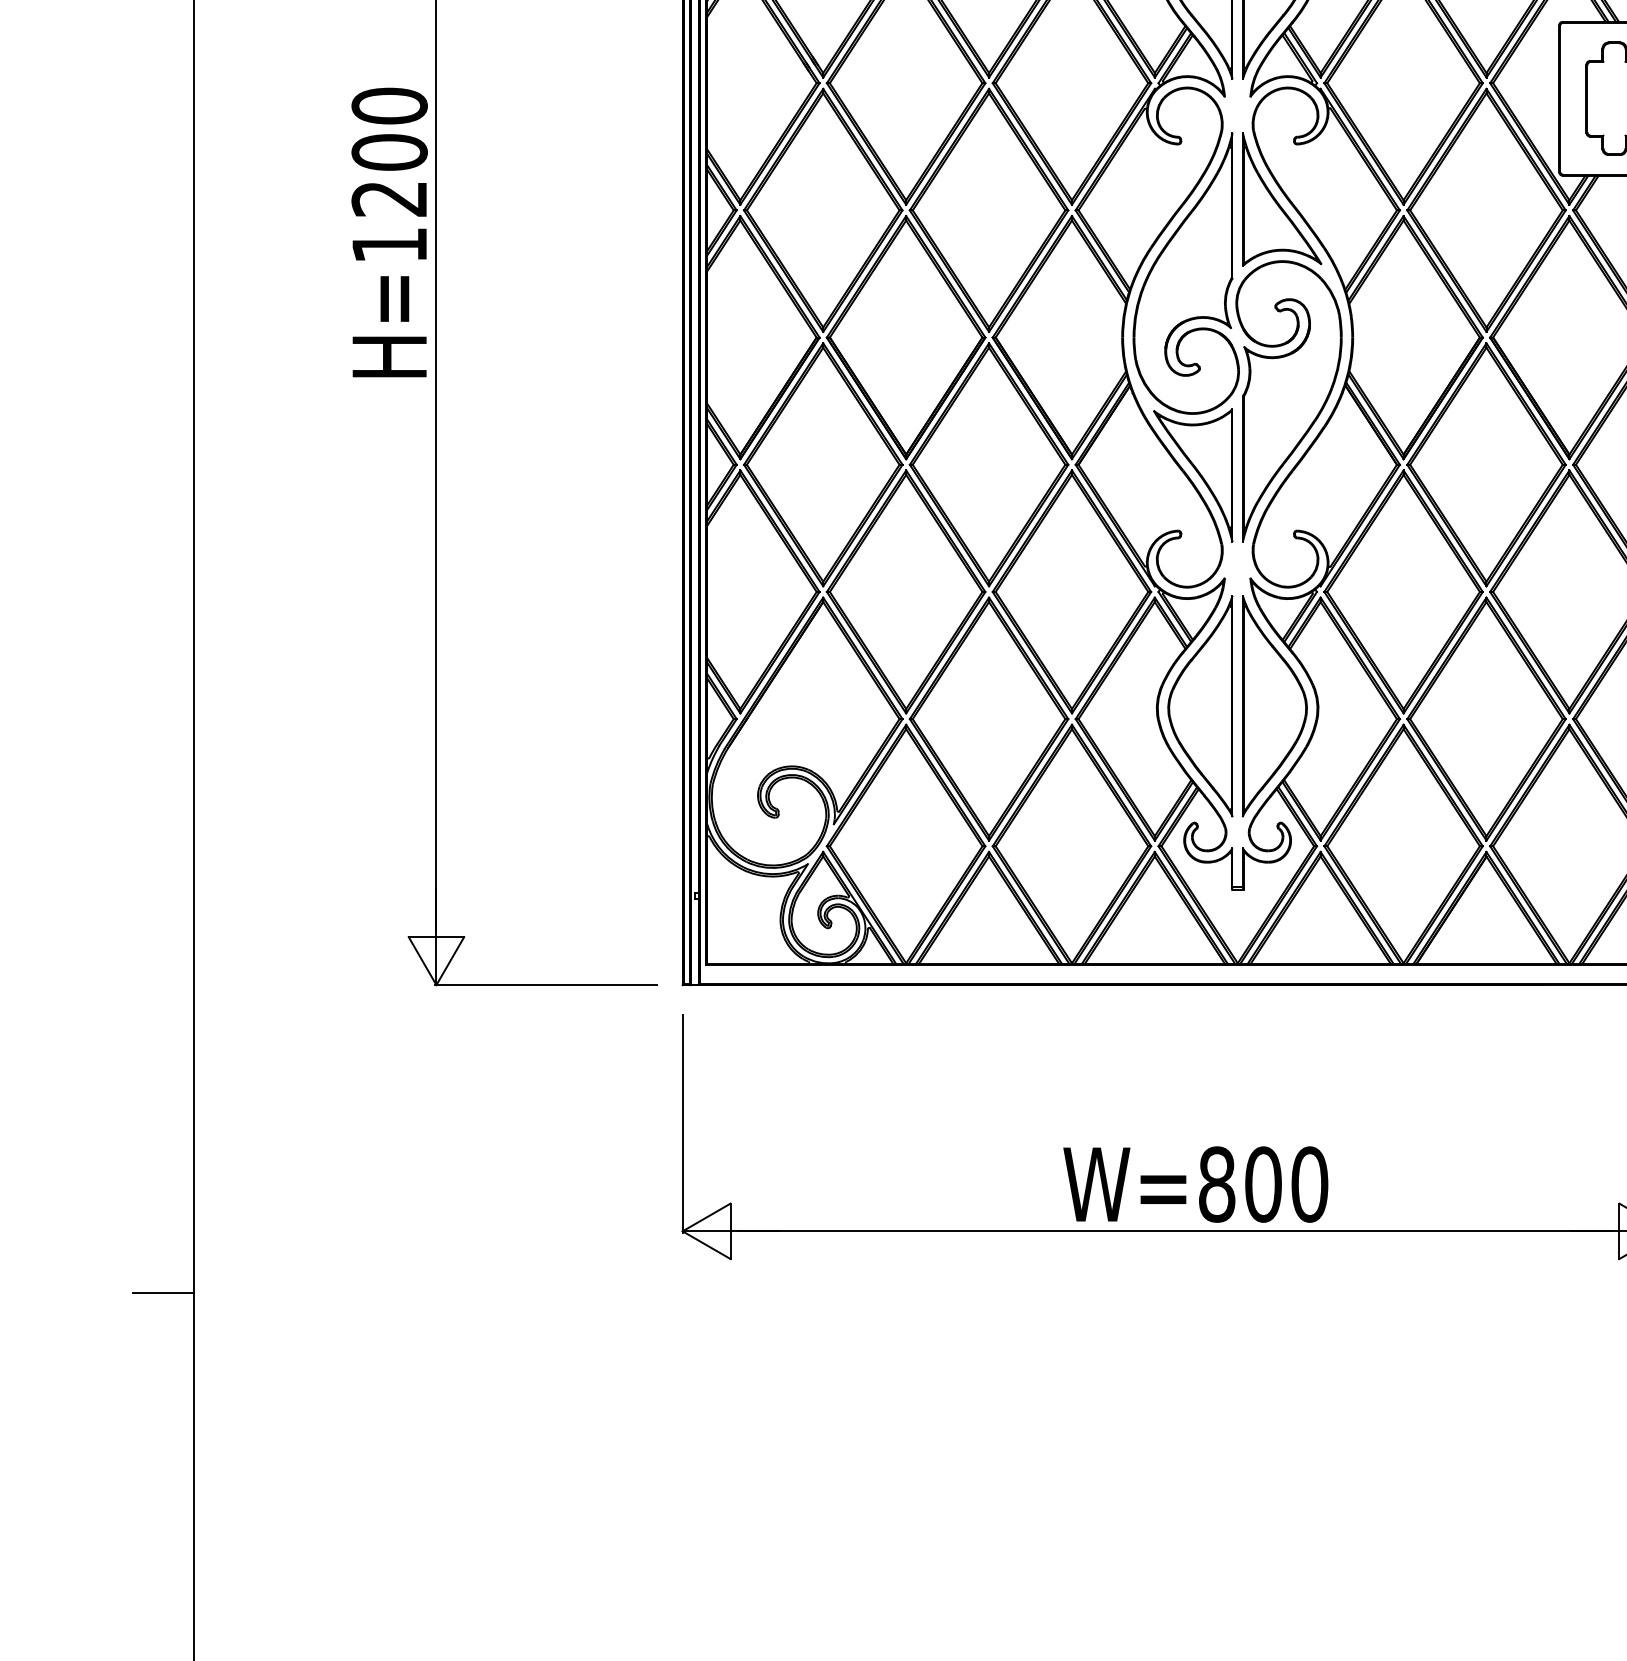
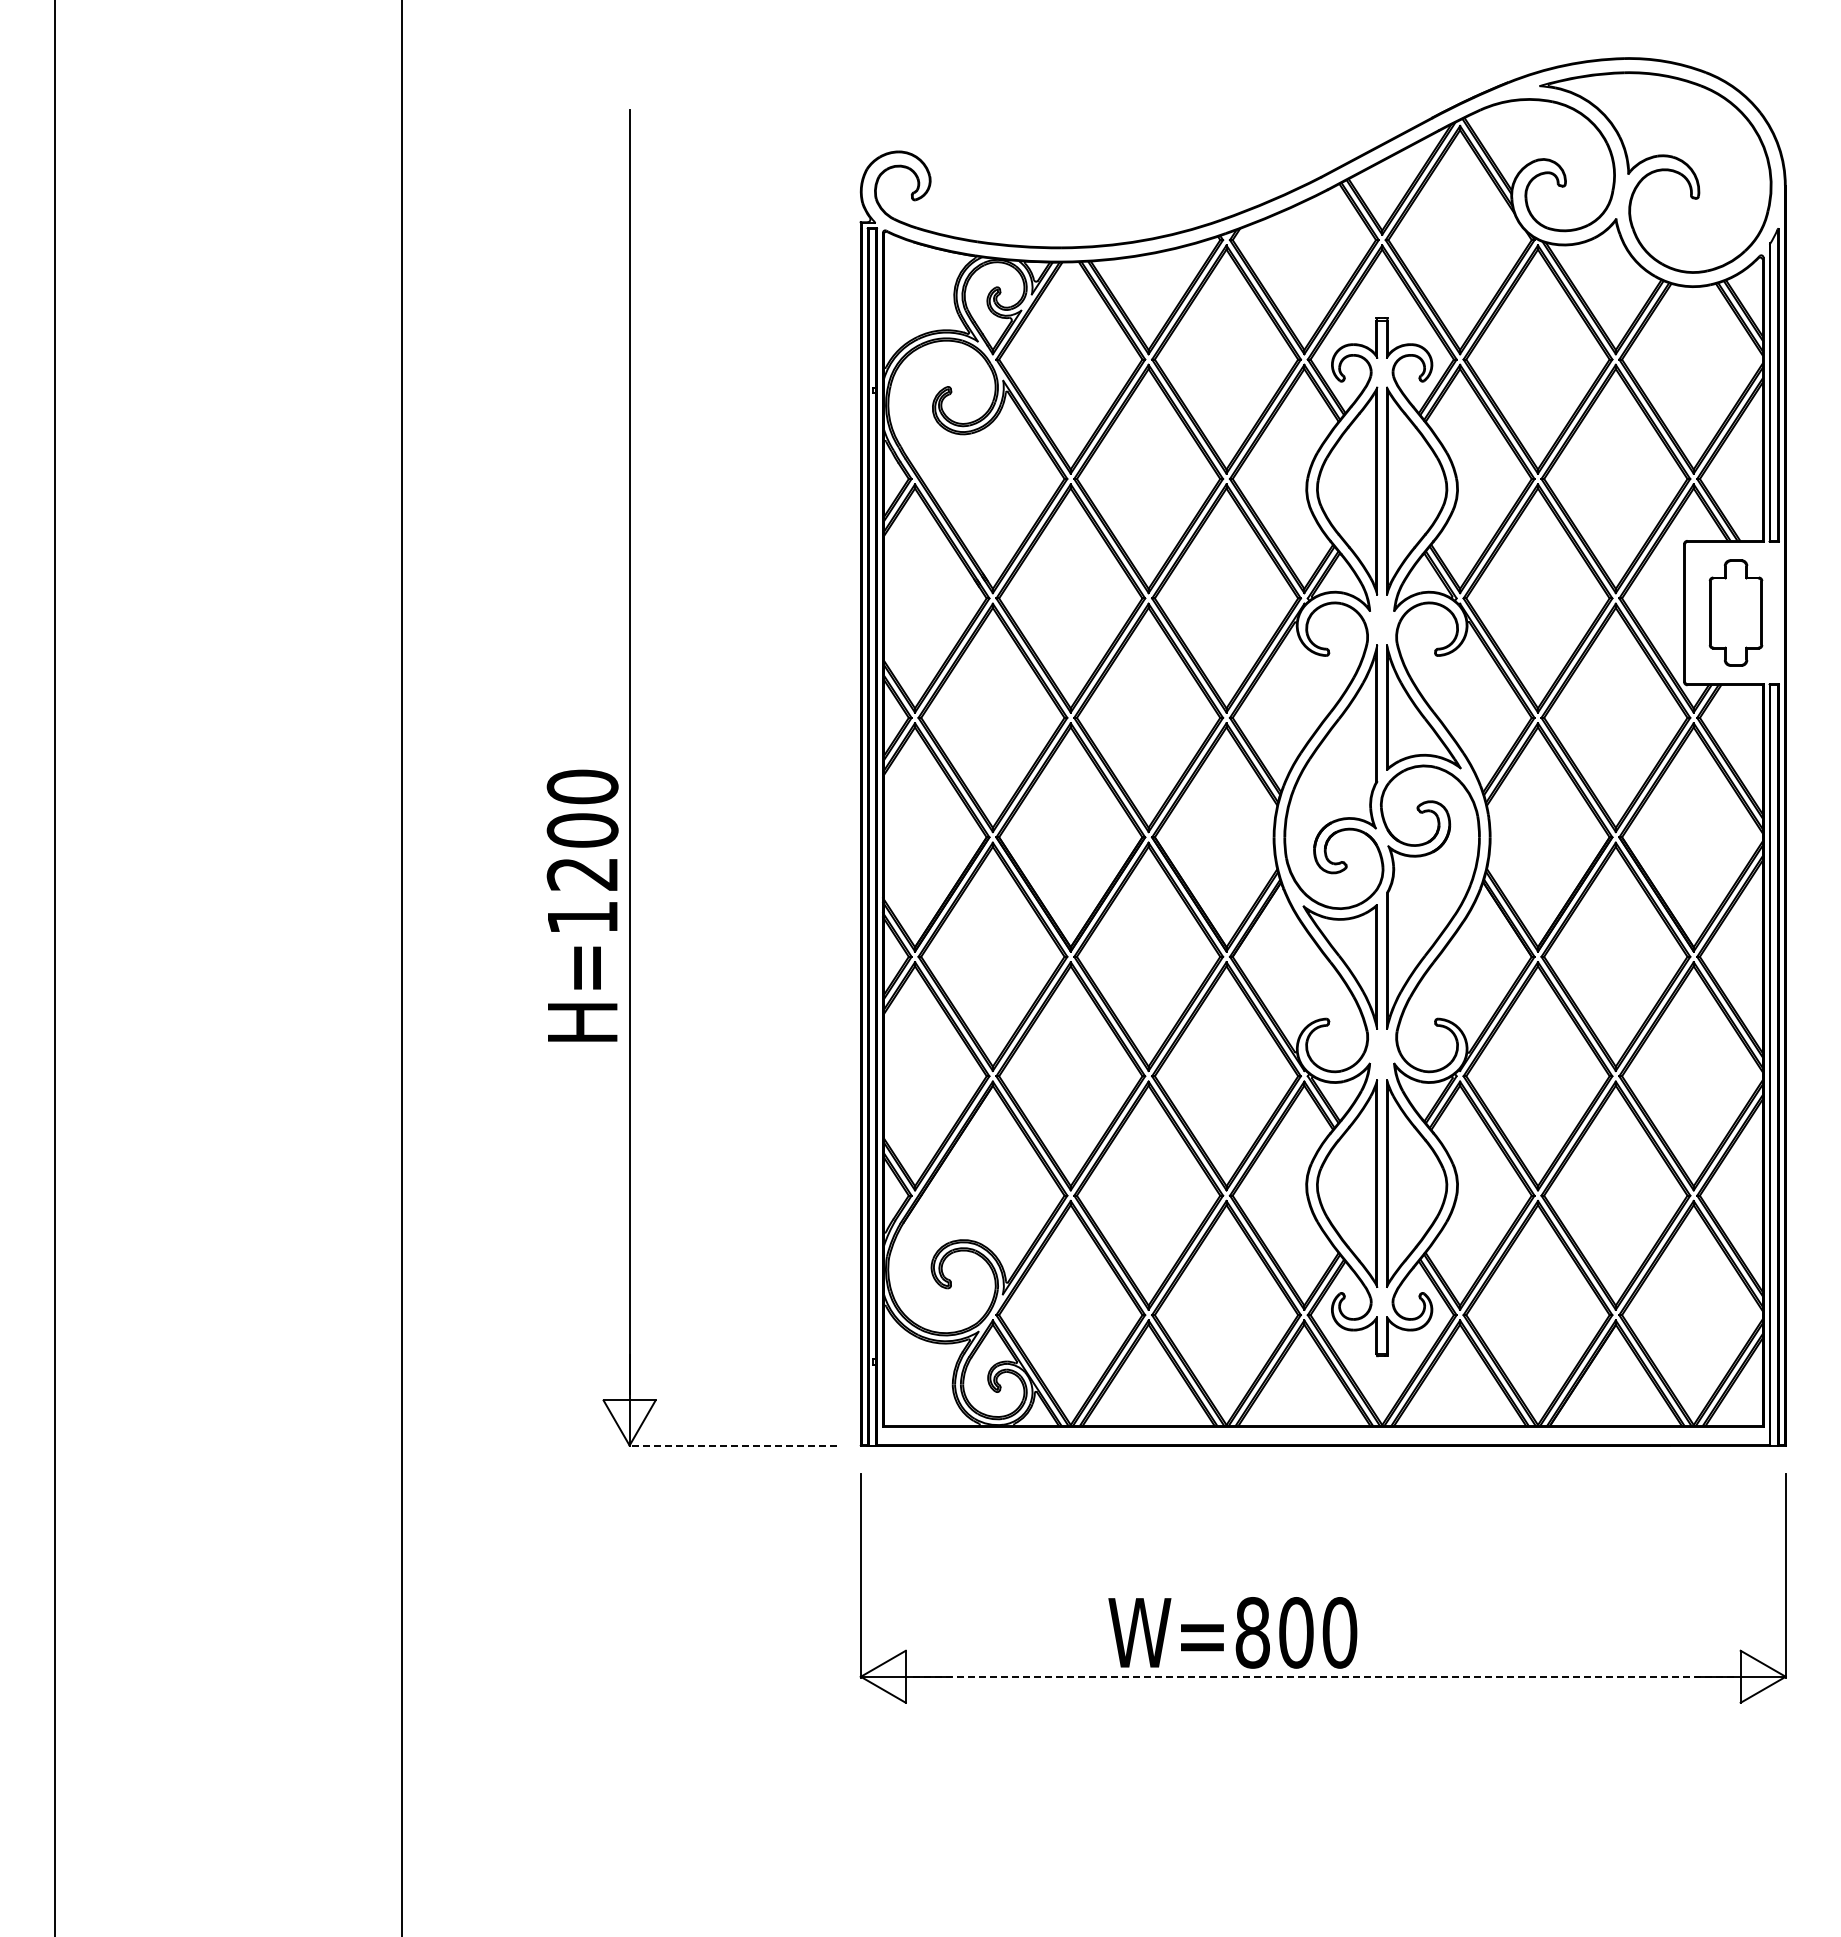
text: (389, 232) -> (582, 905), moved
line: (545, 985) -> (732, 1445), solid -> dashed
text: (1195, 1184) -> (1232, 1632), moved
line: (1174, 1231) -> (1322, 1676), solid -> dashed
line: (163, 1292) -> (373, 1734), removed

